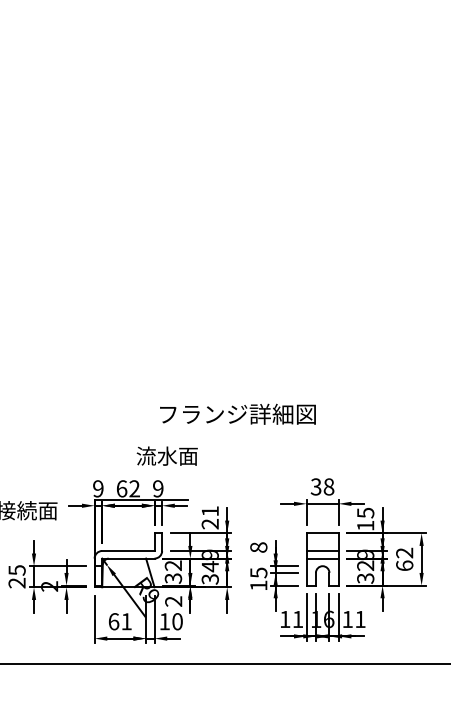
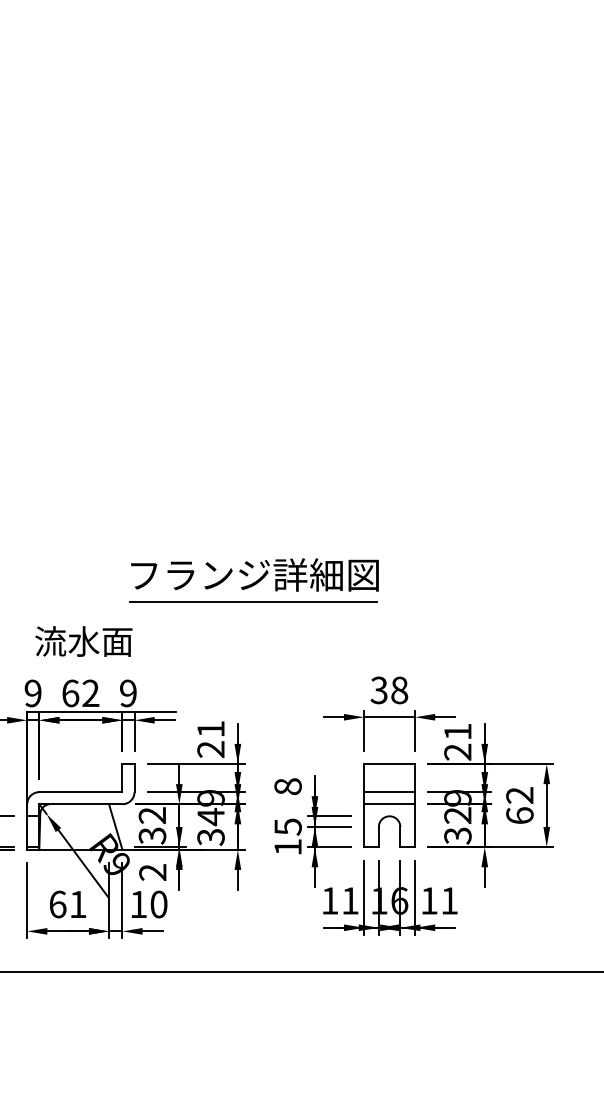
line: (236, 431) -> (252, 602), added
text: (166, 455) -> (82, 640), moved
text: (365, 519) -> (457, 742), 15 -> 21

